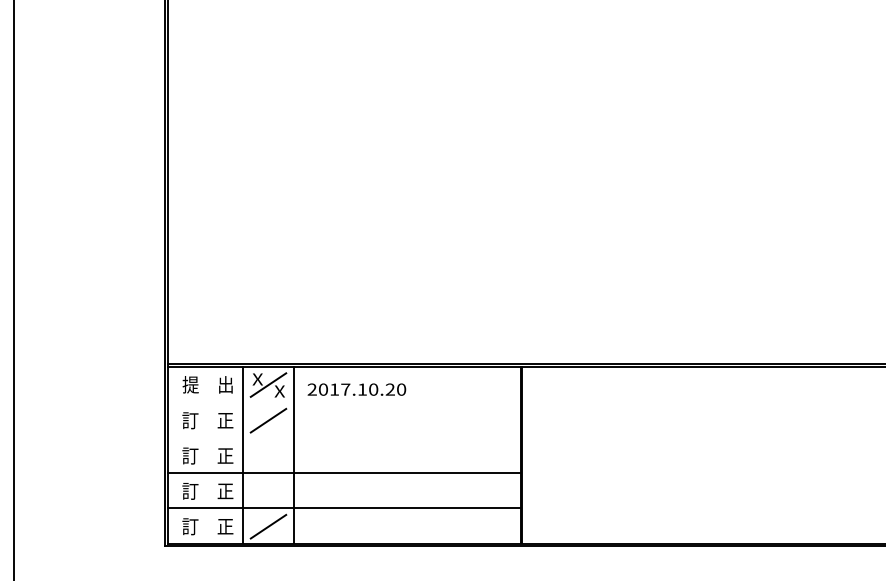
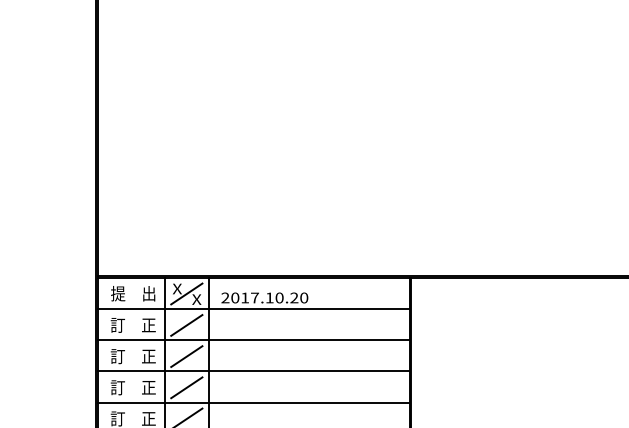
line: (343, 402) -> (253, 309), added
line: (343, 437) -> (253, 340), added
line: (268, 455) -> (186, 356), added
line: (268, 491) -> (186, 387), added

